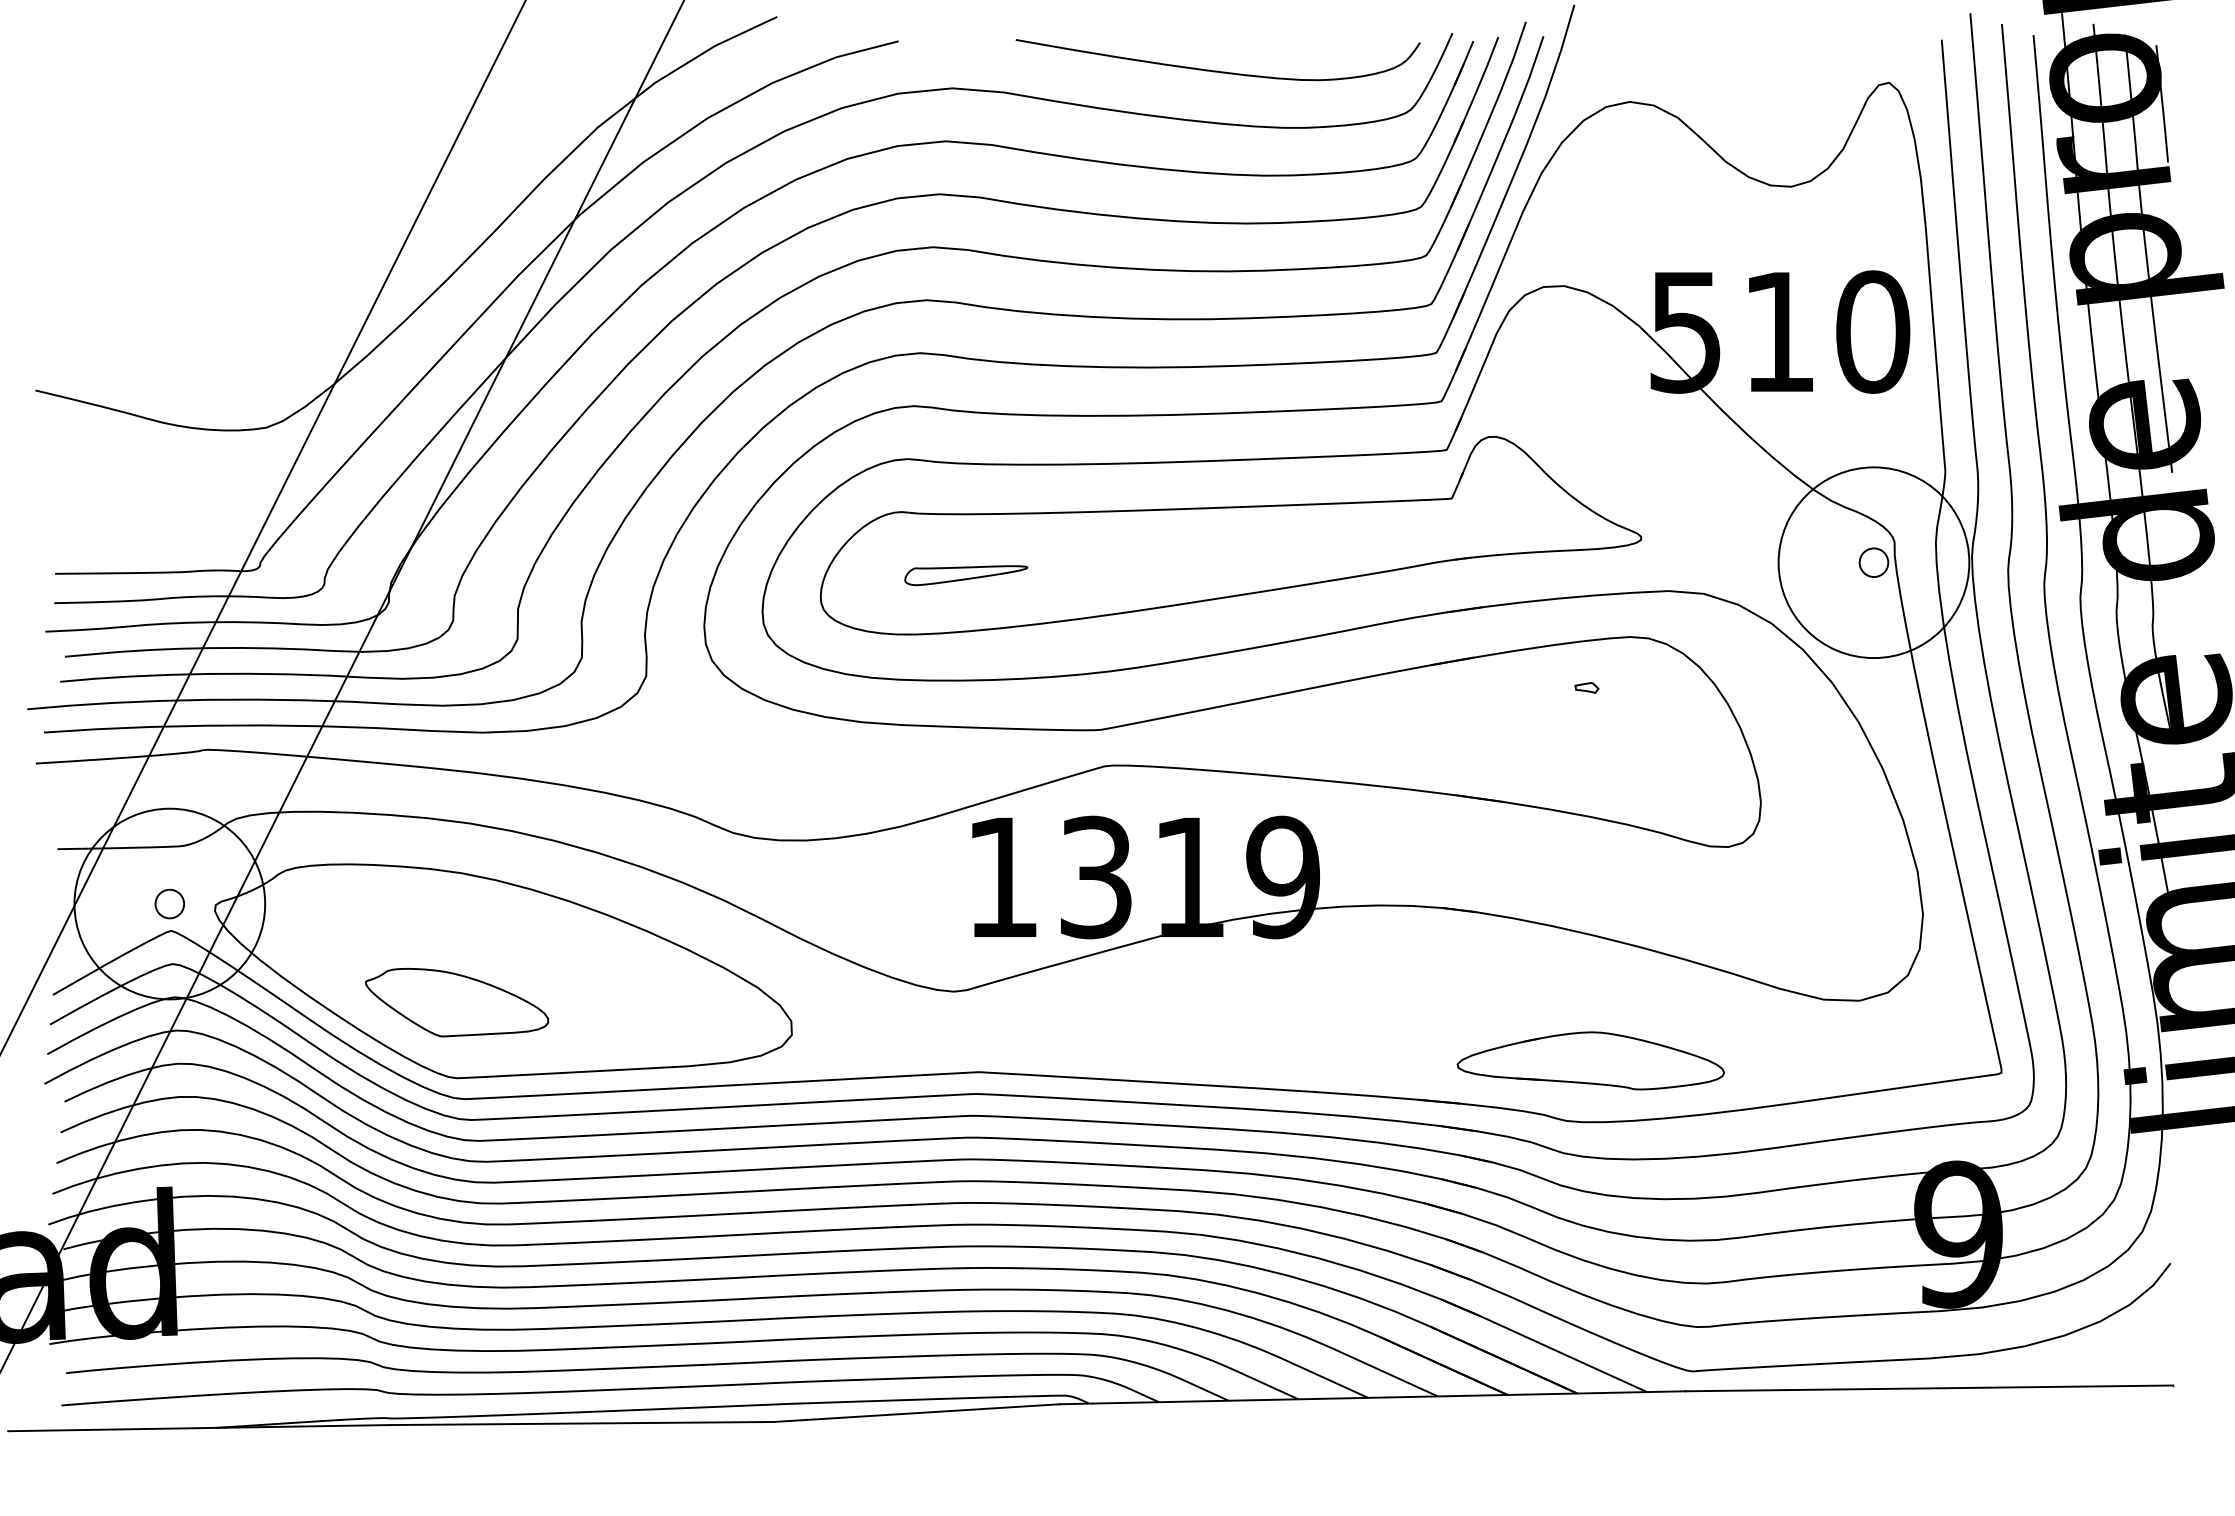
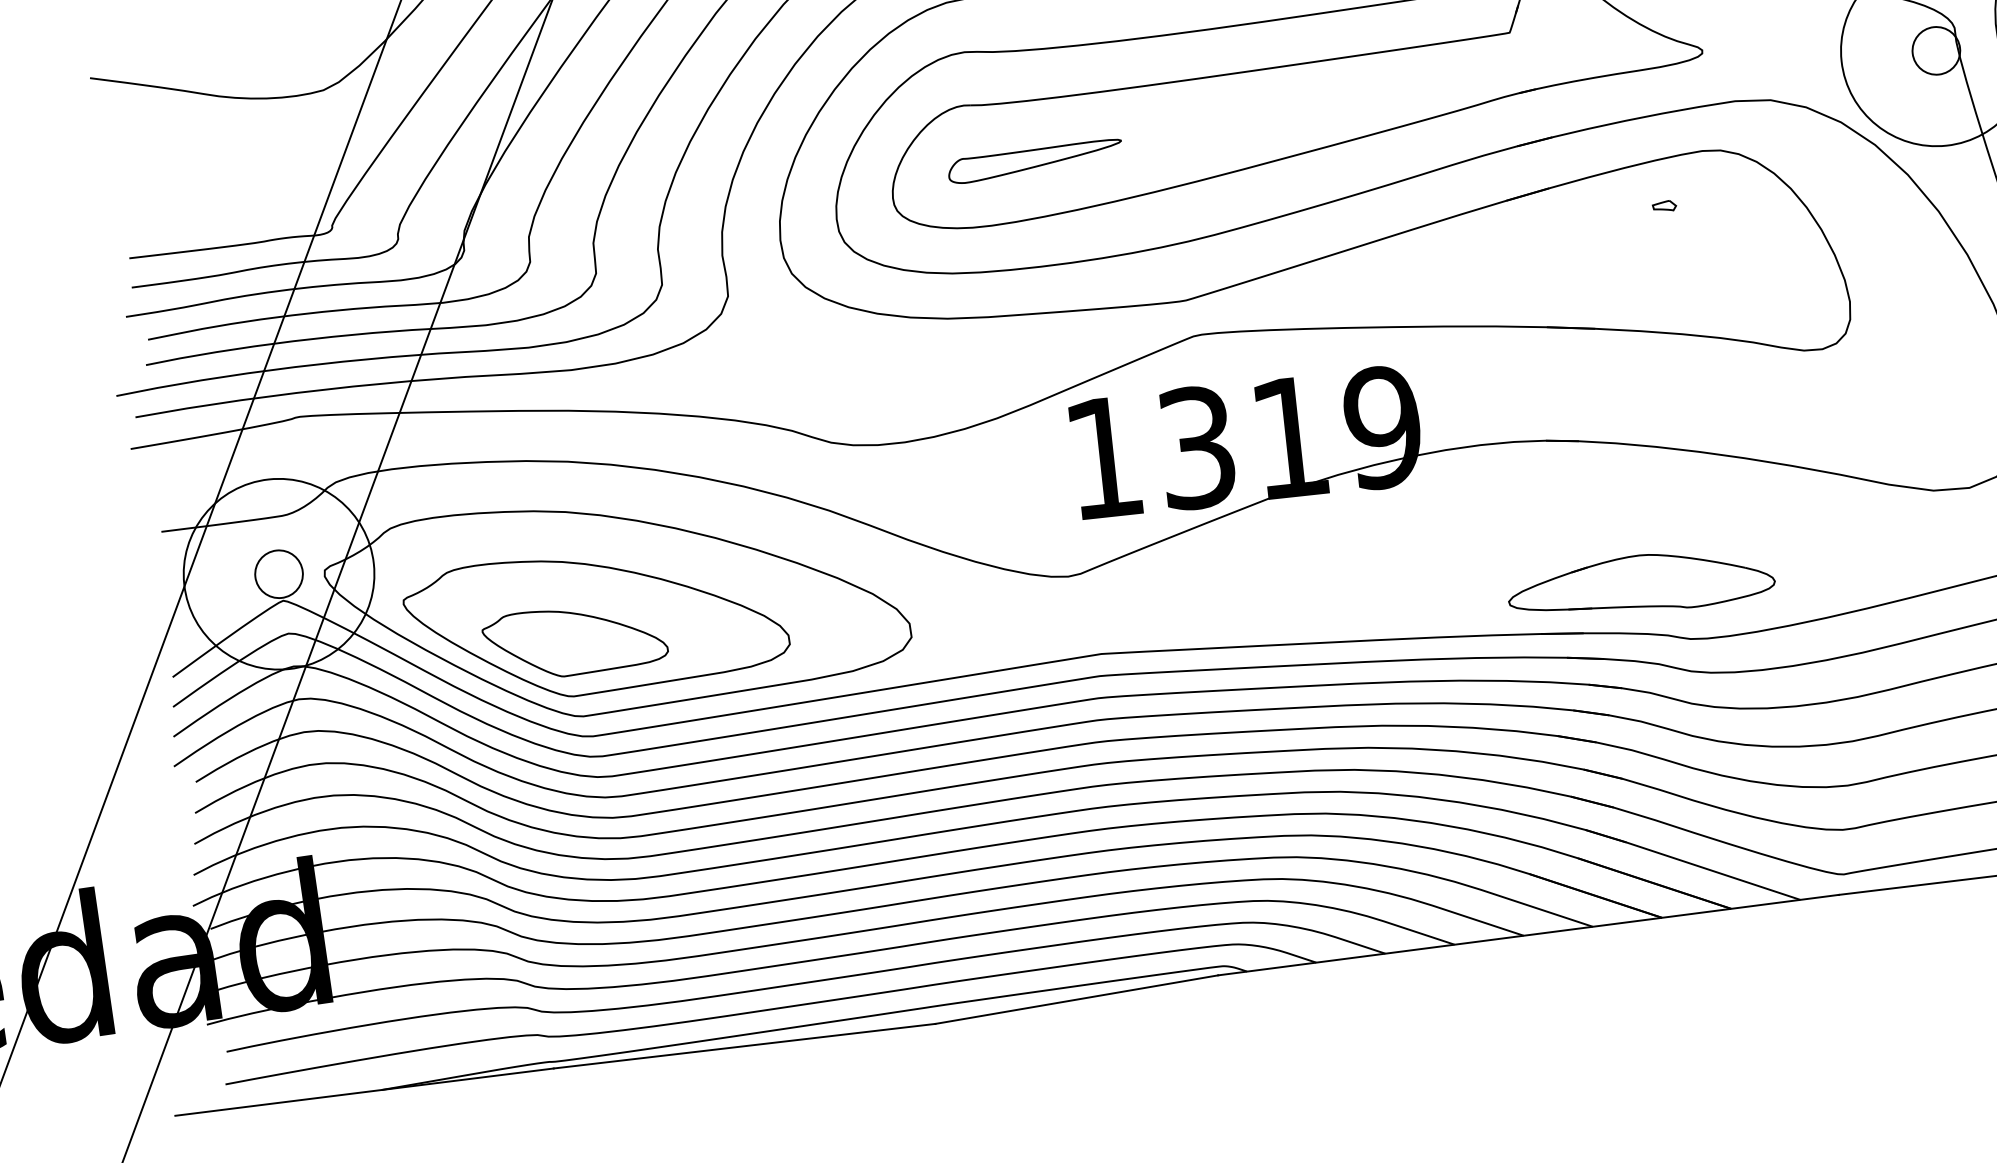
circle: (1873, 562) -> (1935, 50), size x1.67
part: (966, 575) -> (1035, 161), size x1.43
circle: (169, 903) -> (278, 573), size x1.67
part: (479, 986) -> (595, 622), added
part: (1590, 1060) -> (1640, 583), moved

